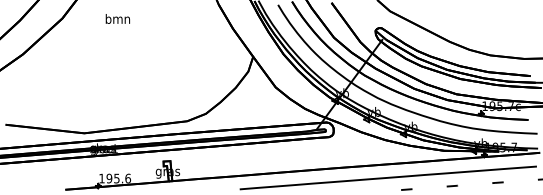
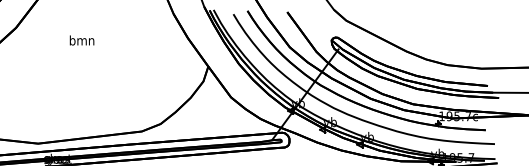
text: (117, 18) -> (81, 40), moved

